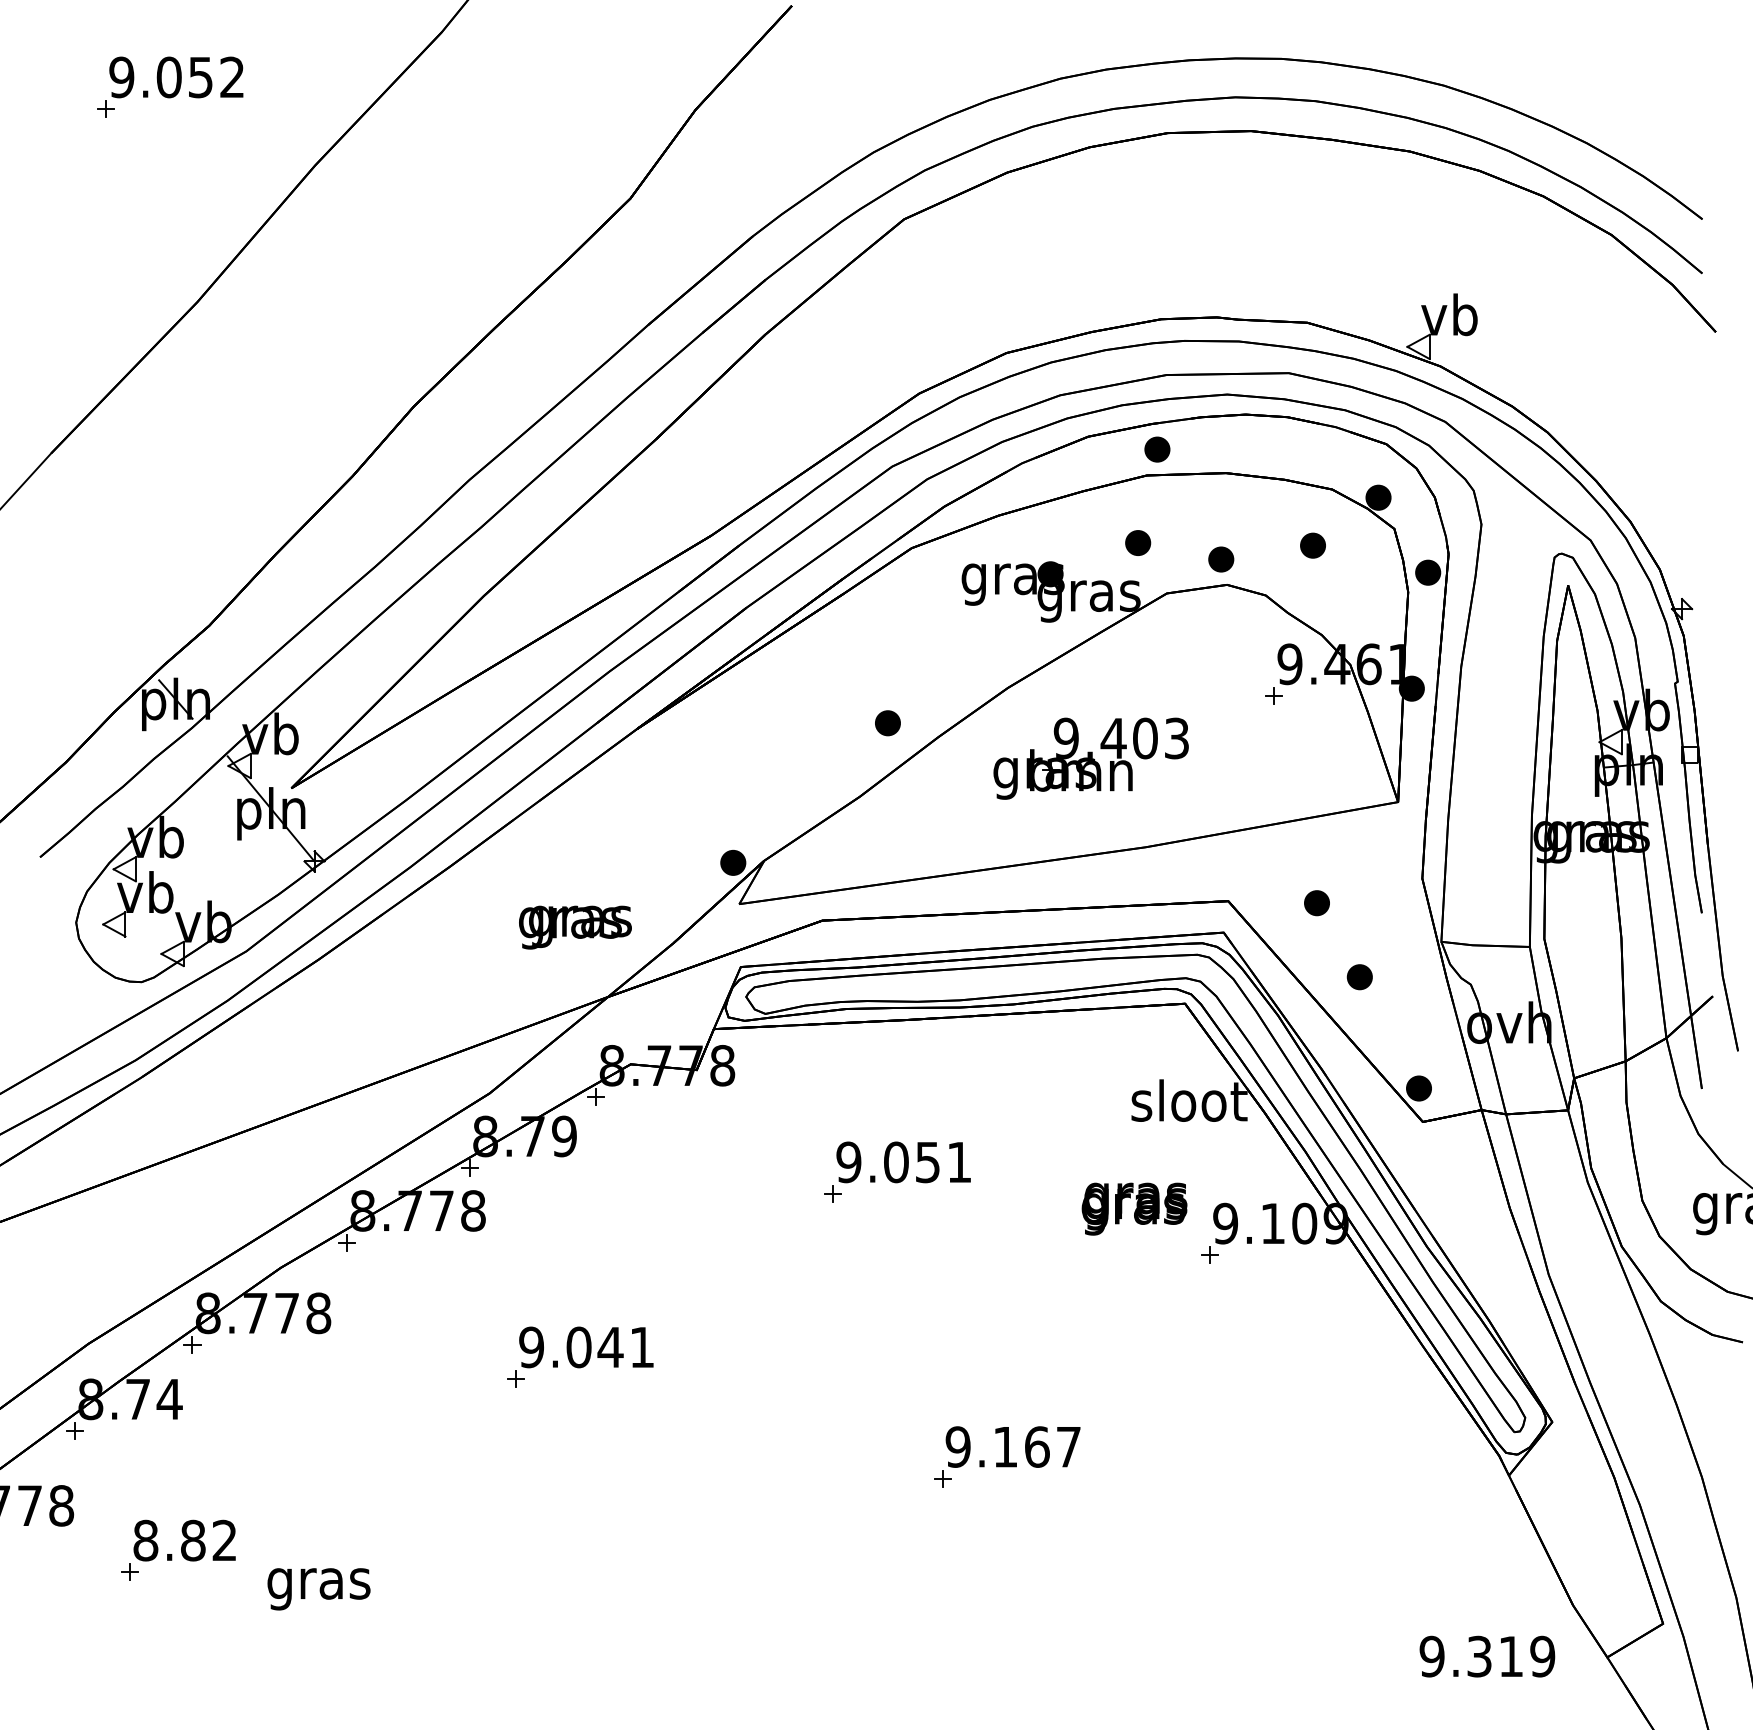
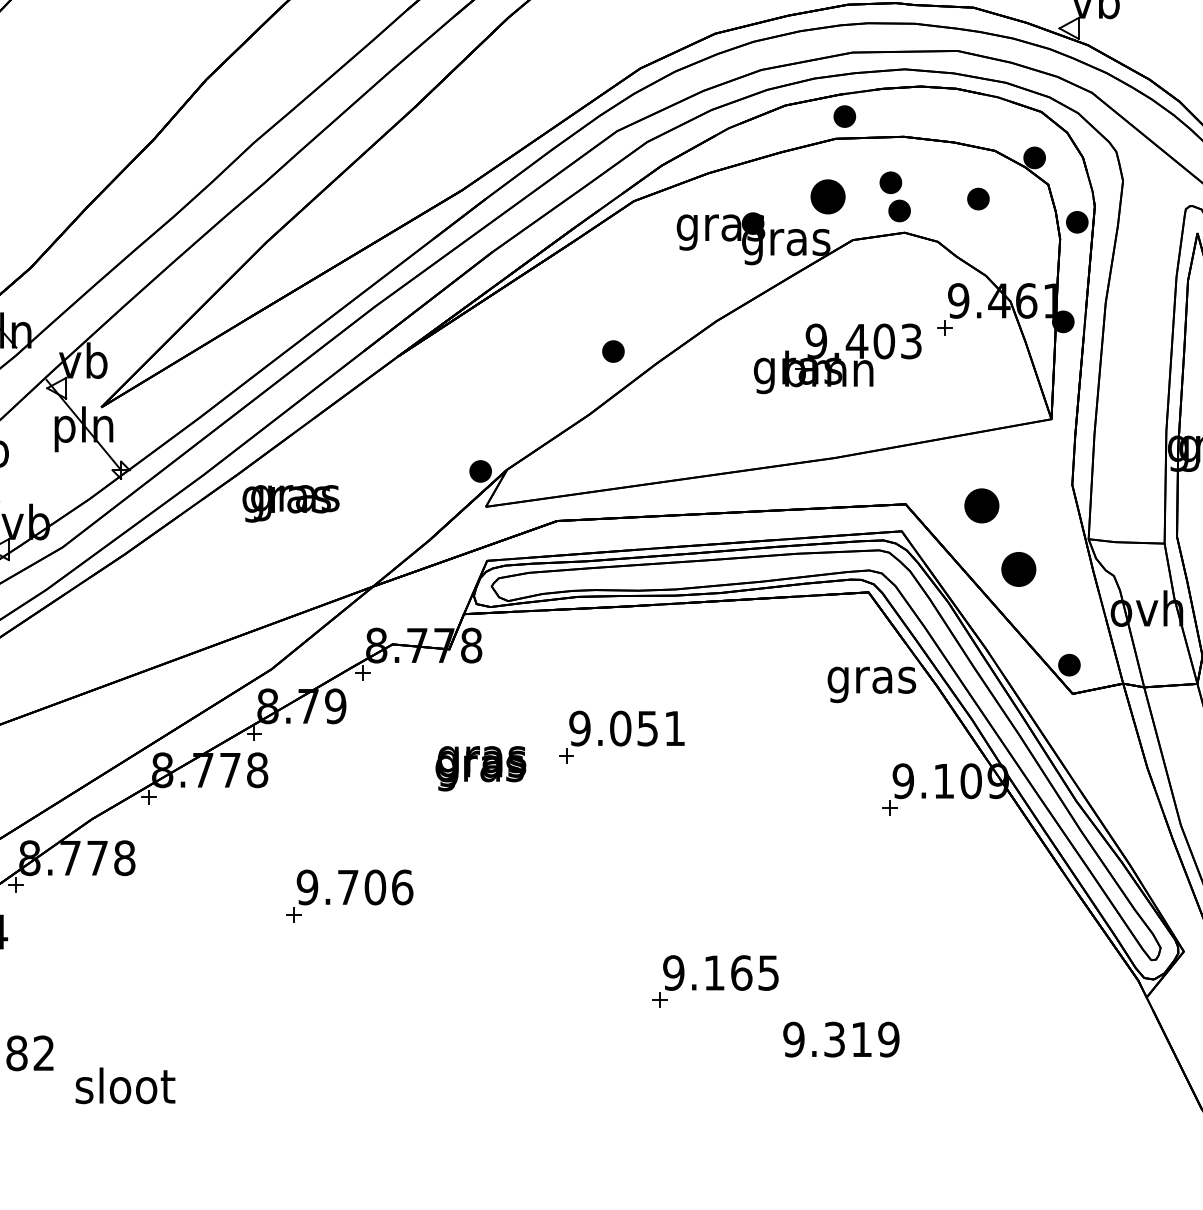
part: (1210, 526) -> (890, 182), added
part: (1138, 542) -> (828, 196), size x1.6
part: (1090, 758) -> (837, 358), moved
part: (1316, 903) -> (981, 506), size x1.6
text: (575, 927) -> (291, 503), moved
part: (1359, 977) -> (1018, 569), size x1.6
text: (1189, 1105) -> (872, 679), sloot -> gras
text: (1134, 1208) -> (480, 768), moved
text: (610, 1347) -> (375, 887), 9.041 -> 9.706
text: (1068, 1447) -> (768, 973), 9.167 -> 9.165
text: (319, 1583) -> (125, 1090), gras -> sloot
text: (1487, 1656) -> (841, 1039), moved

